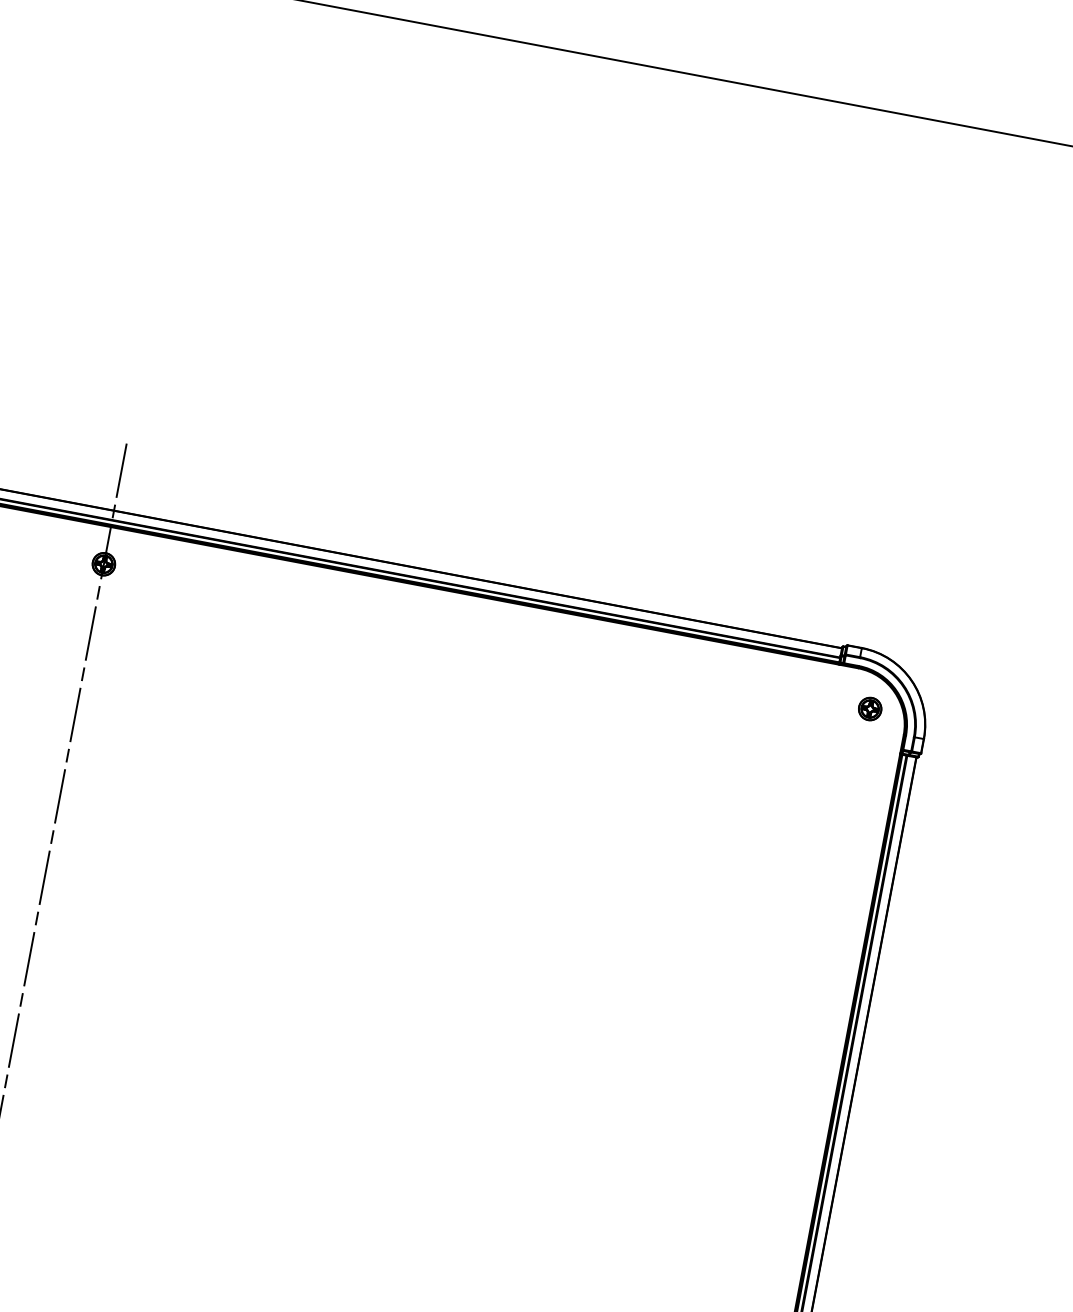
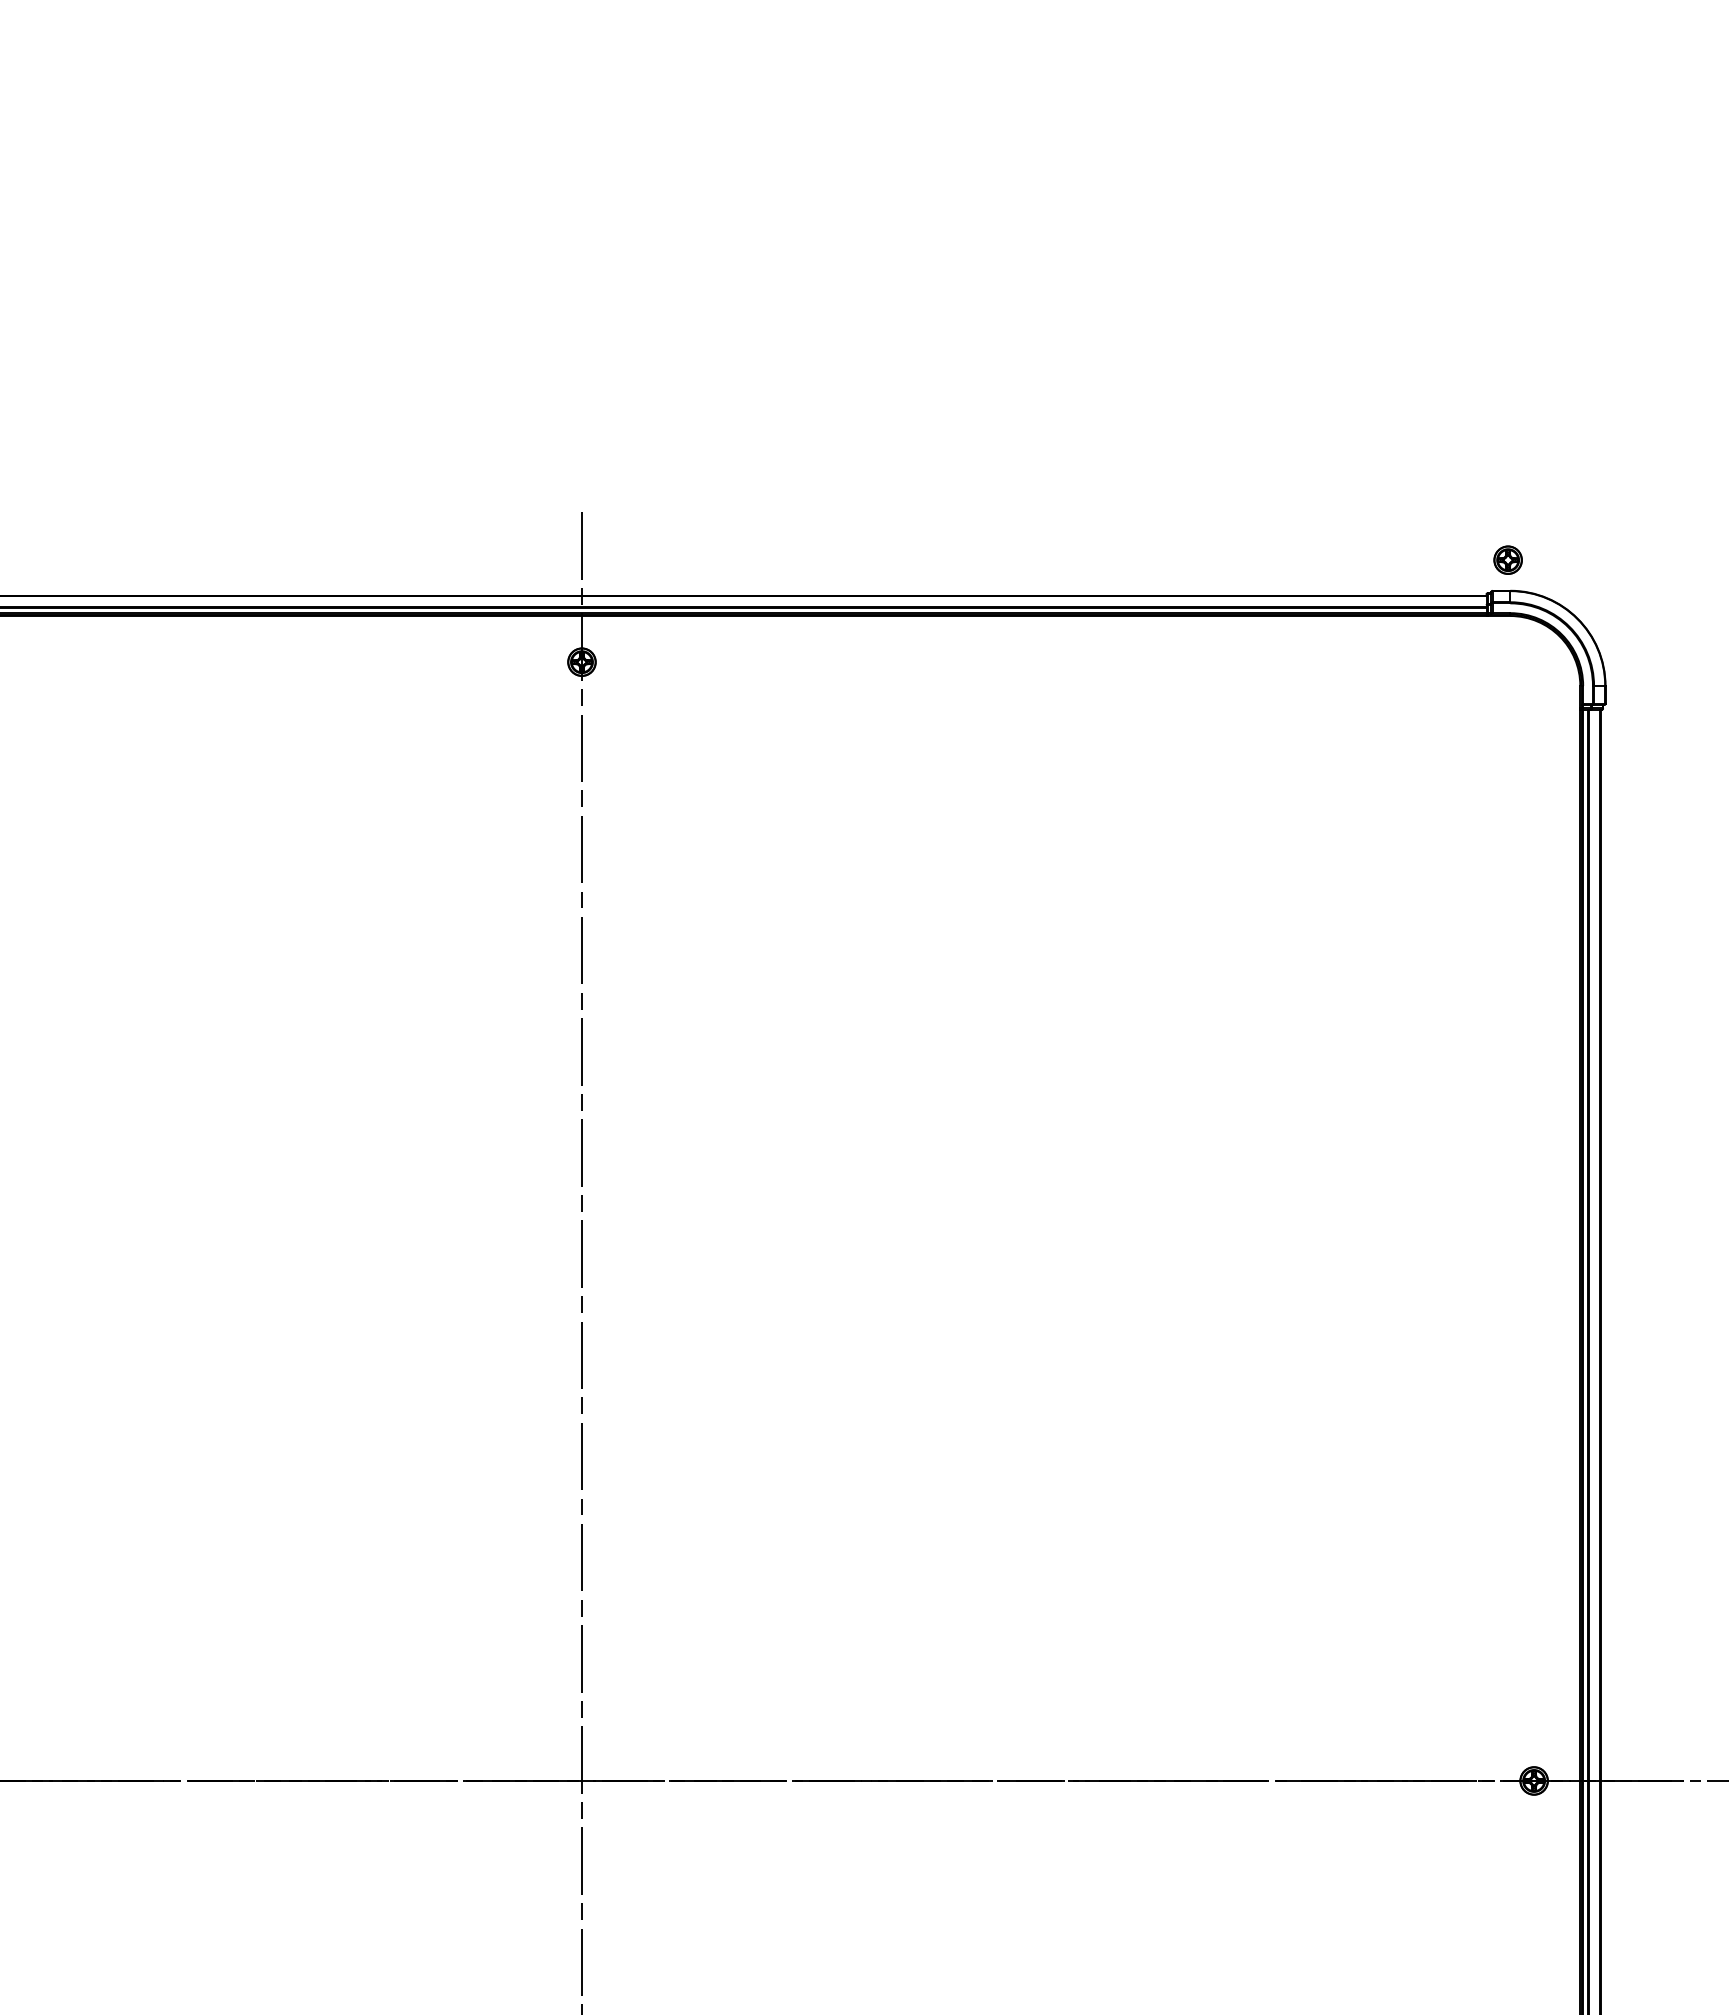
part: (869, 708) -> (1507, 559), moved

